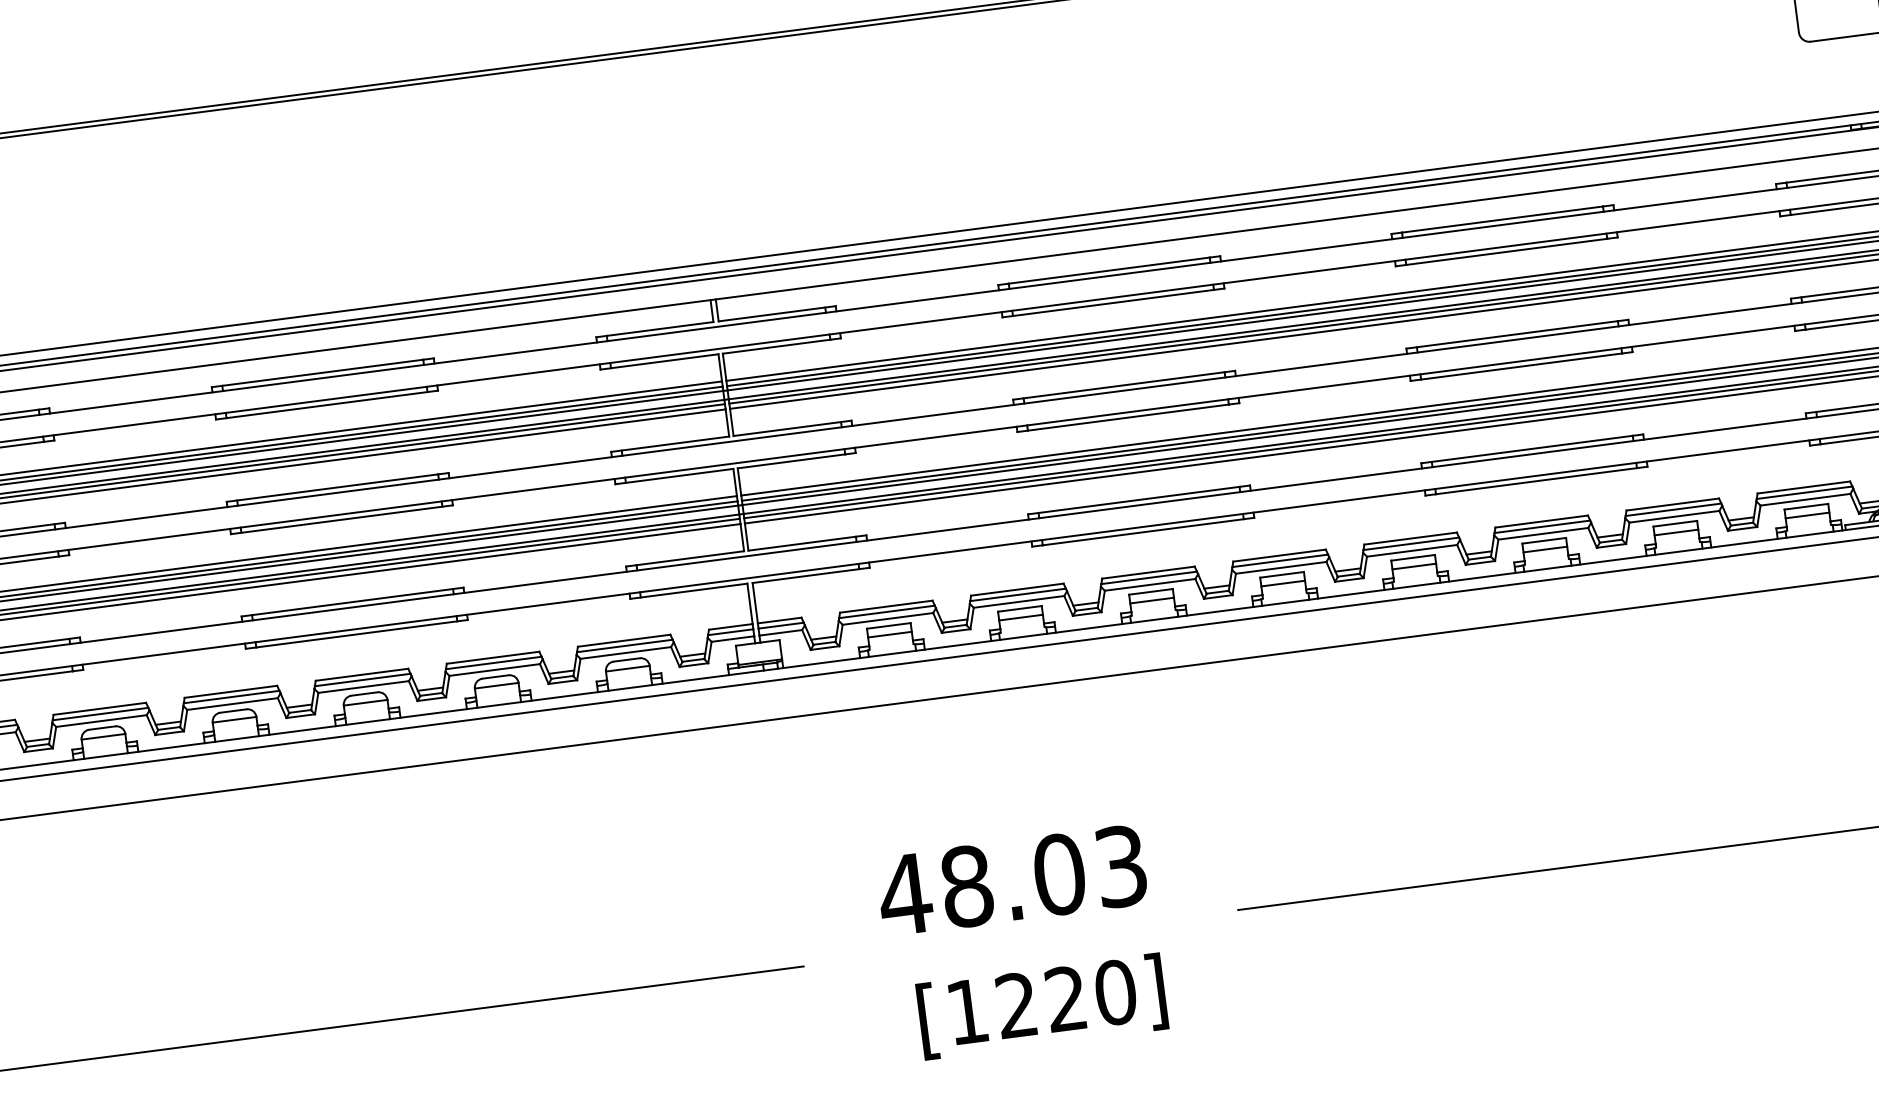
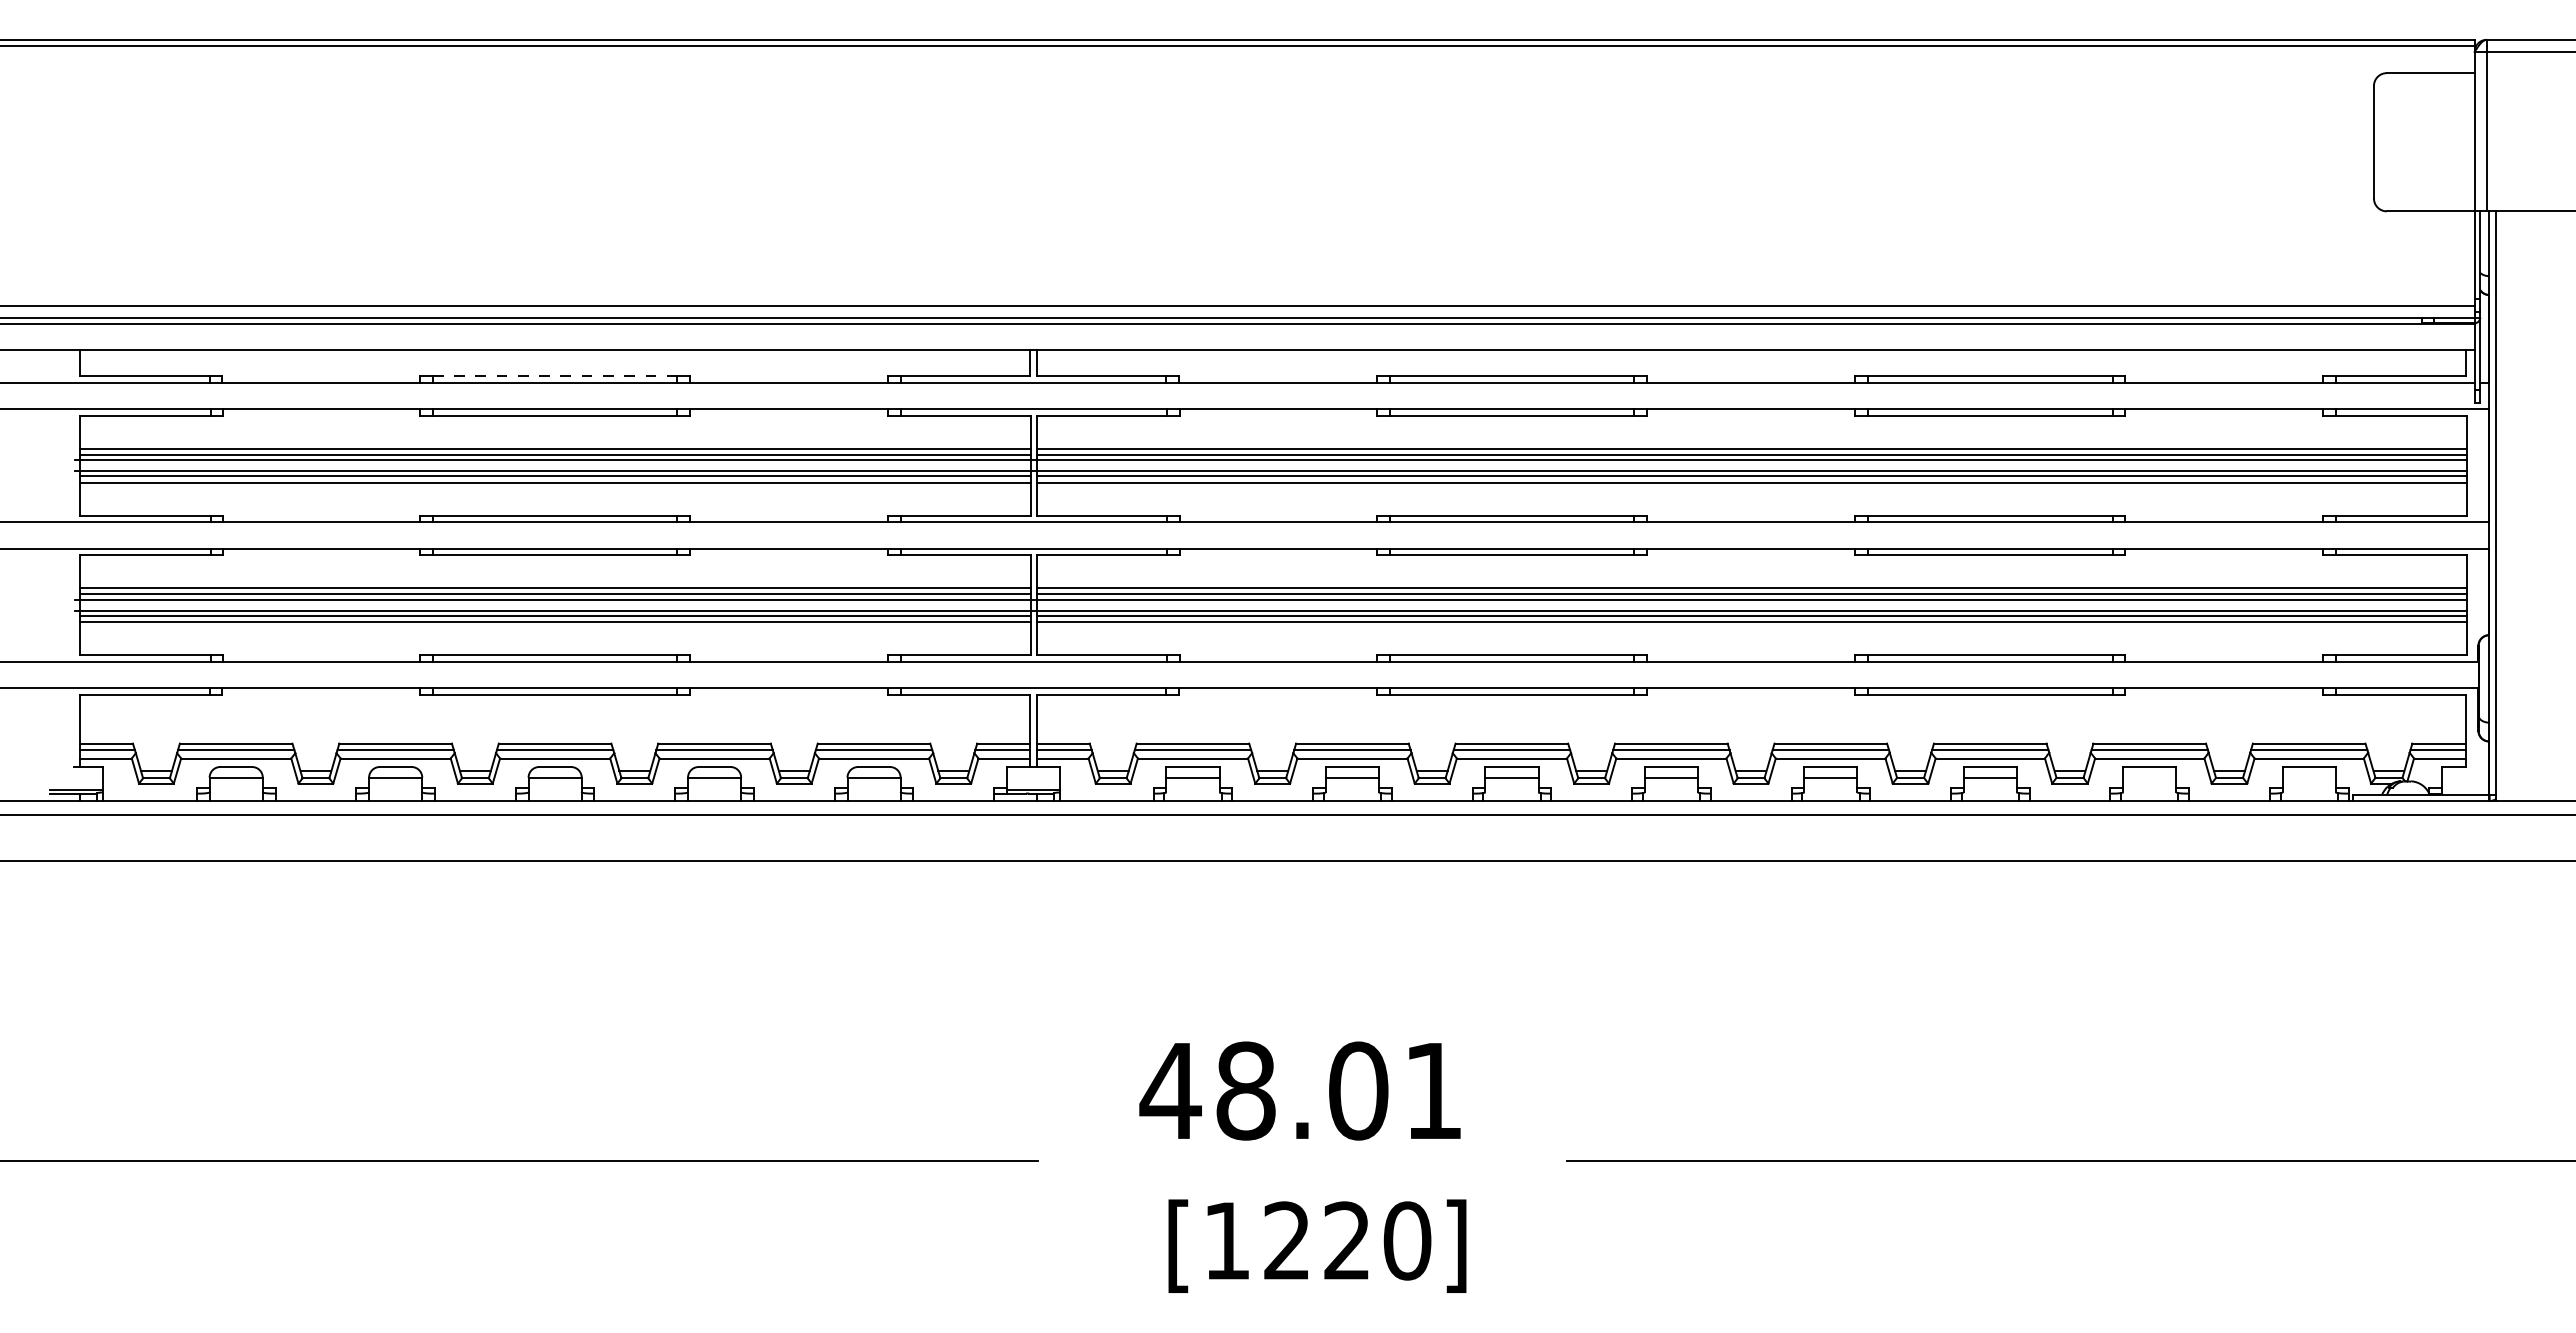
line: (323, 372) -> (555, 376), solid -> dashed
line: (1806, 515) -> (2308, 777), removed
line: (1676, 532) -> (2149, 777), removed
text: (1121, 866) -> (1433, 1090), 48.03 -> 48.01

